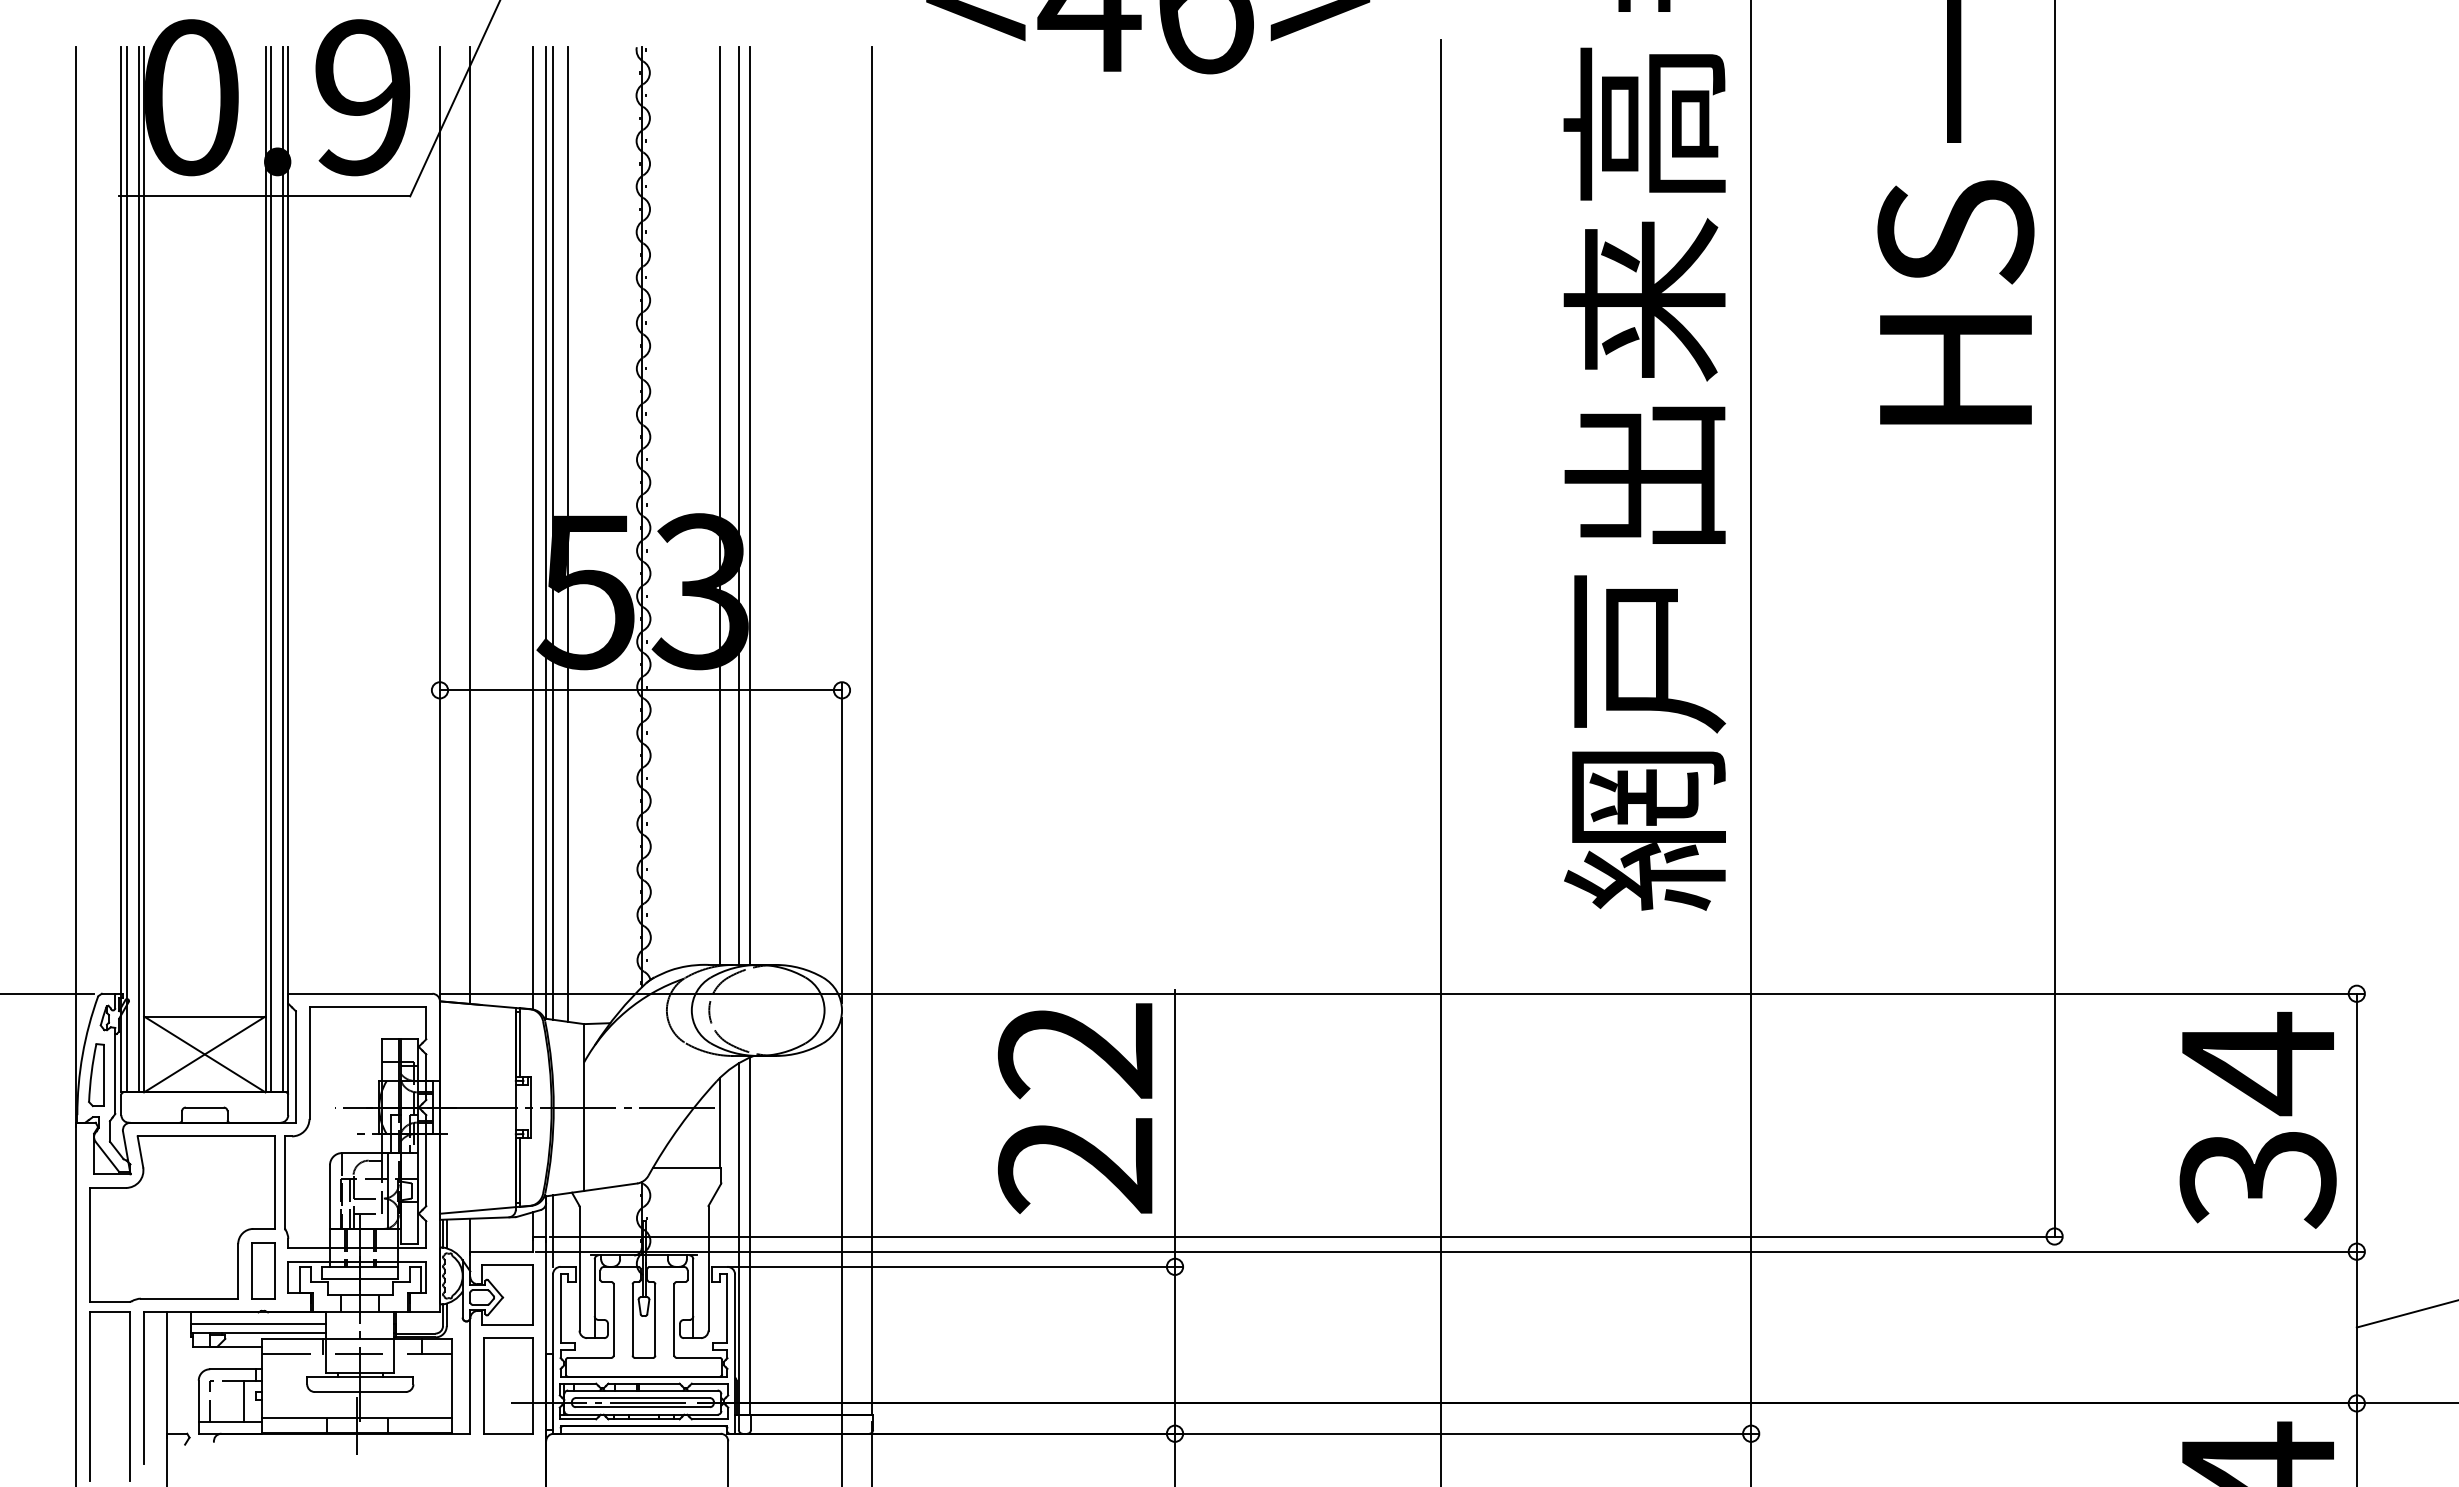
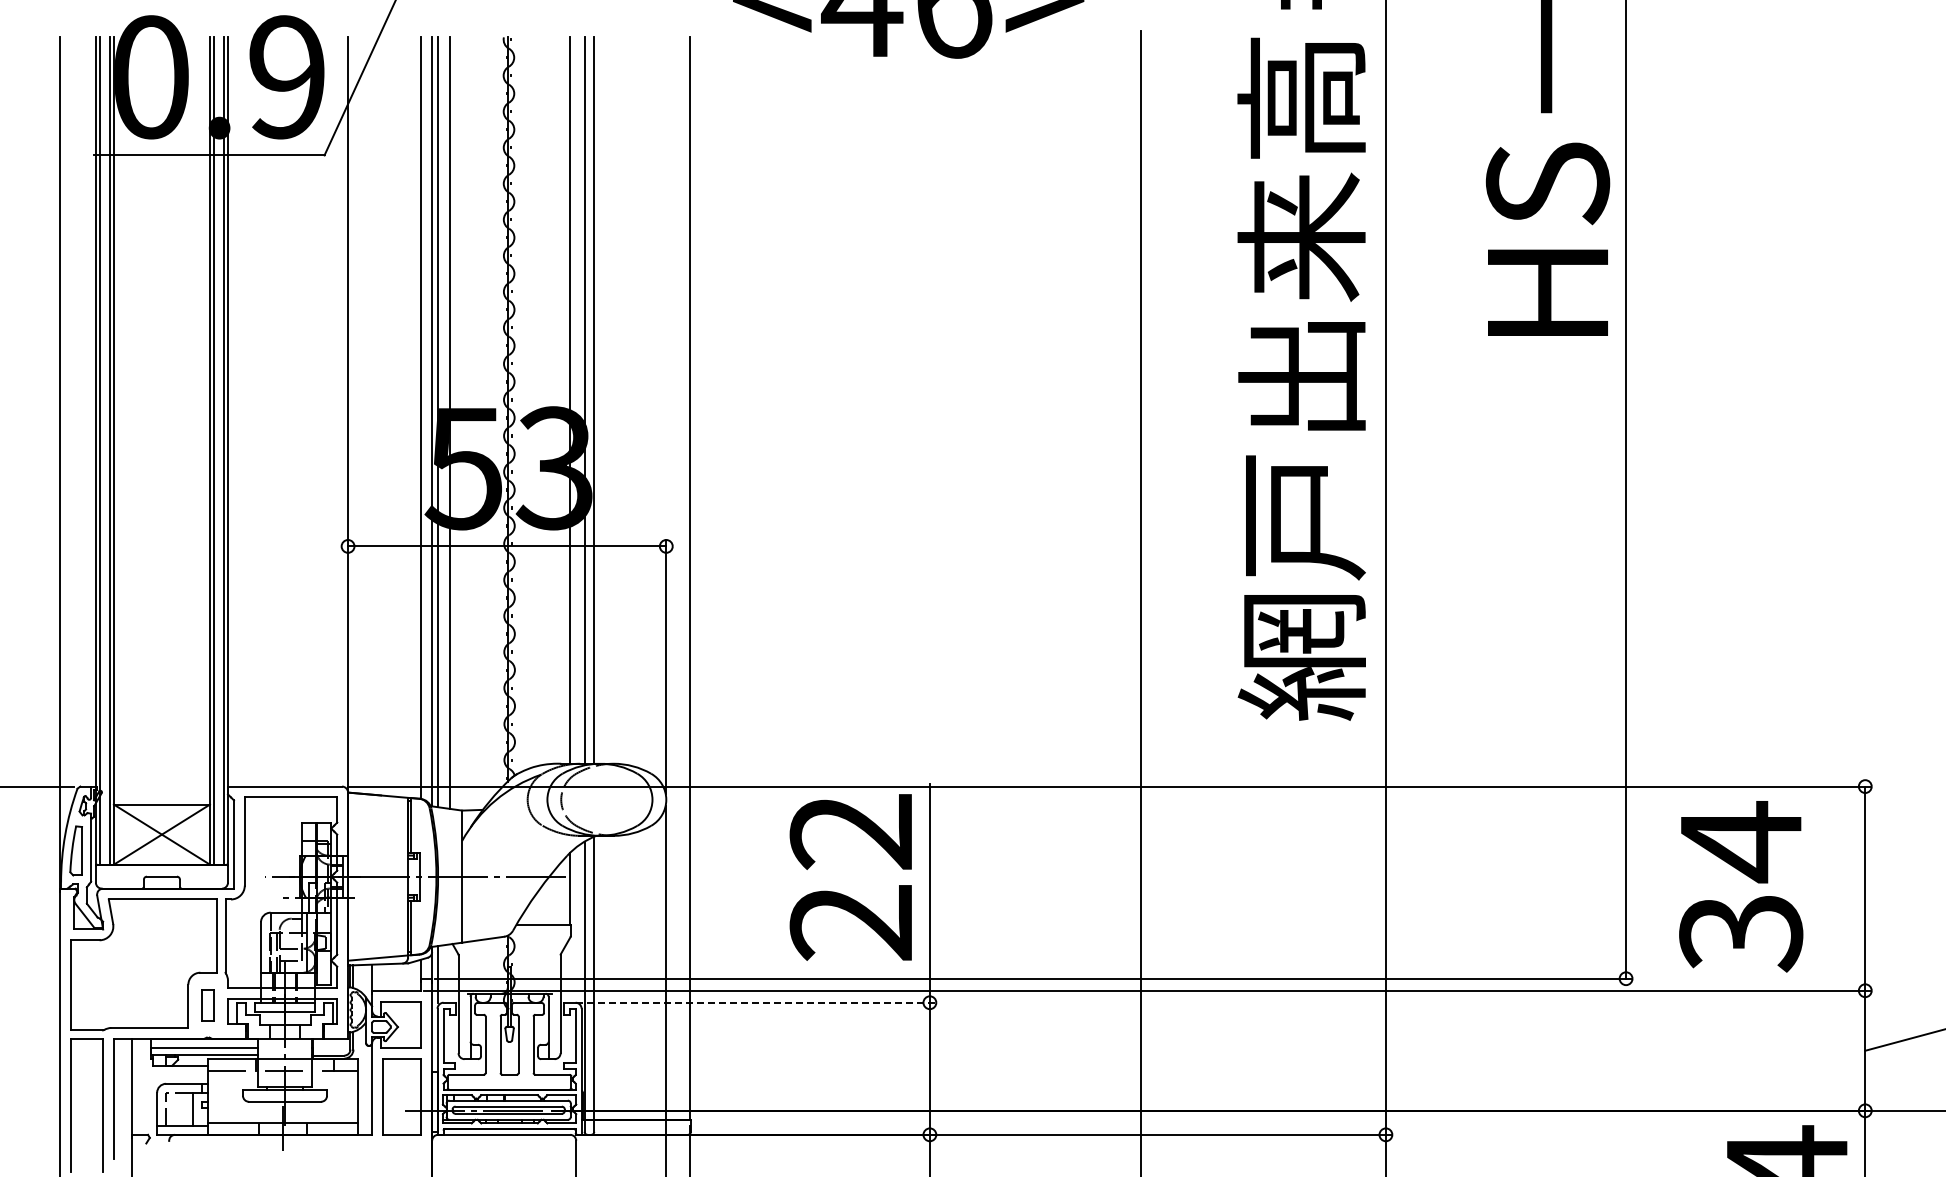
line: (470, 524) -> (372, 415), removed
text: (2258, 1119) -> (1741, 886), moved
line: (955, 1266) -> (756, 1002), solid -> dashed
part: (262, 1270) -> (207, 1005), size x0.7

